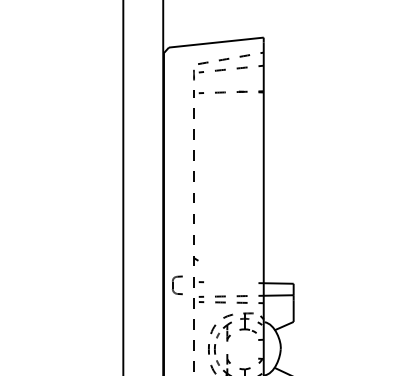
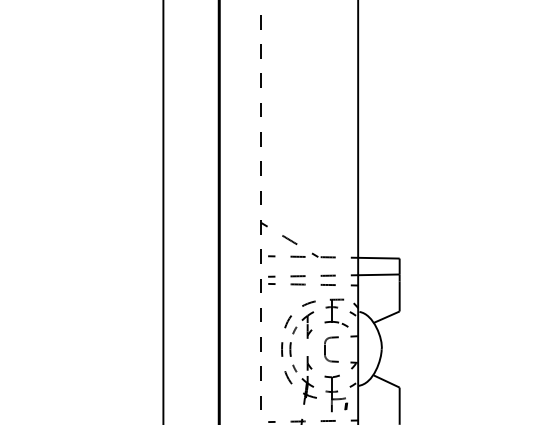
part: (228, 274) -> (309, 245), added
part: (177, 285) -> (331, 349), moved

